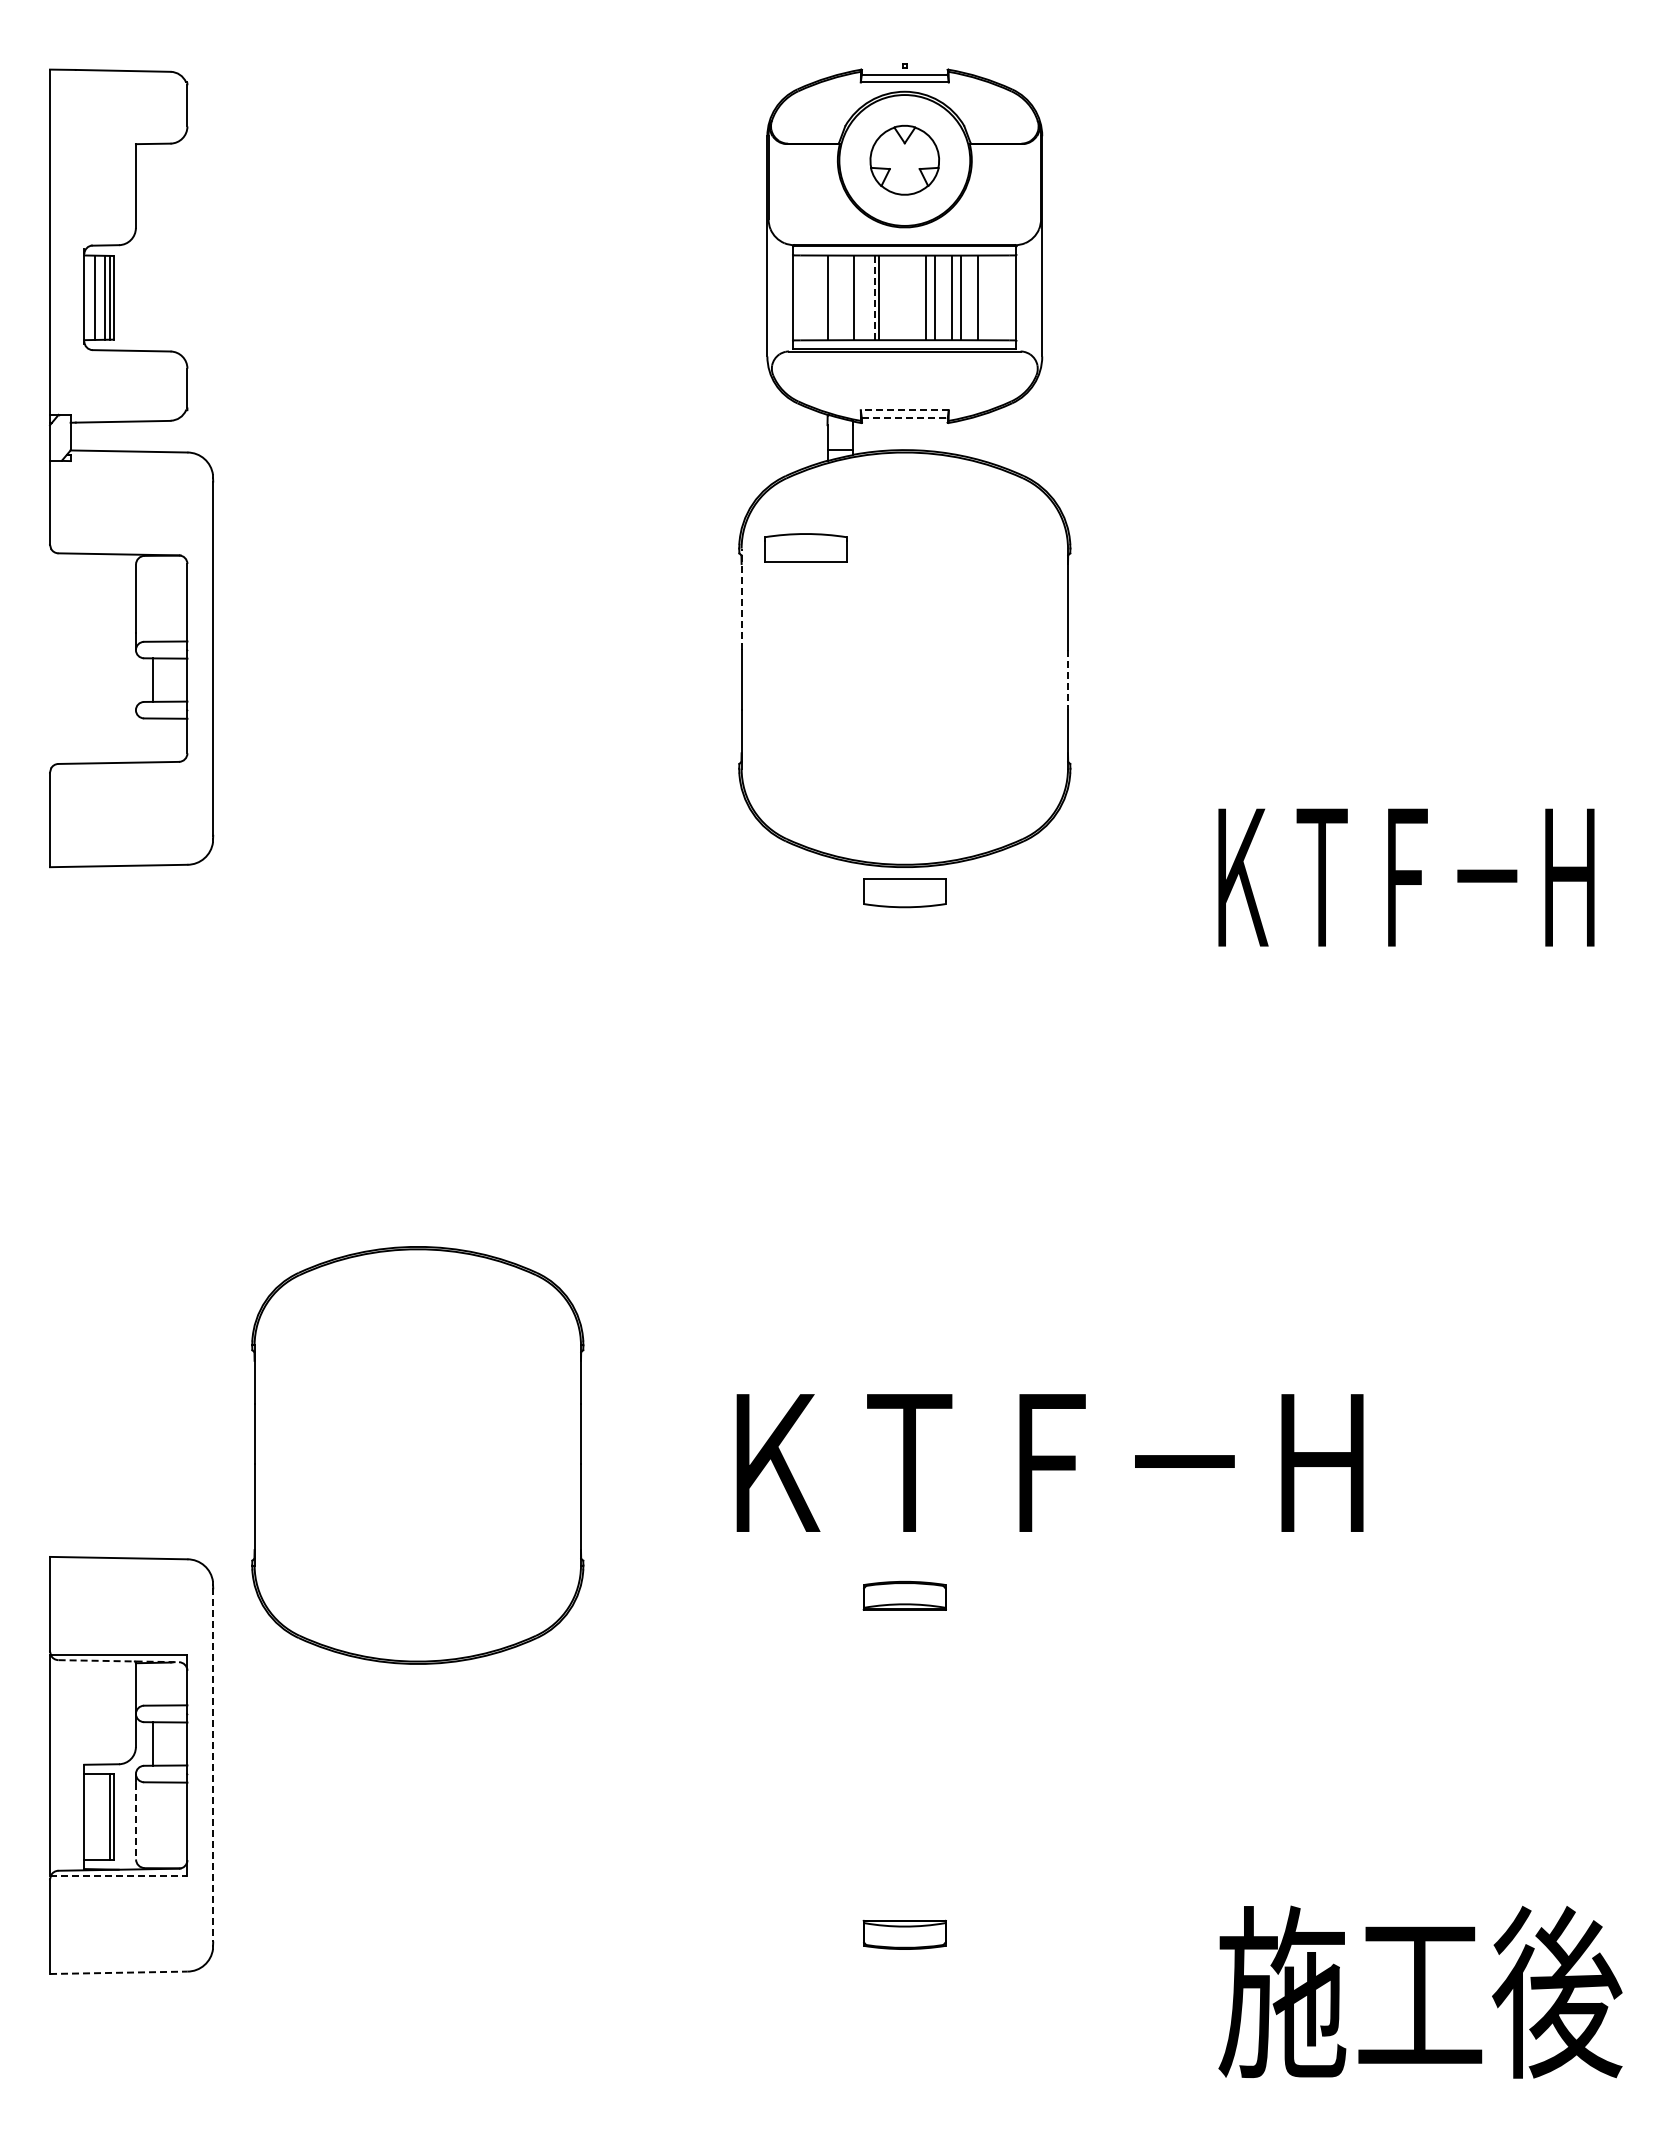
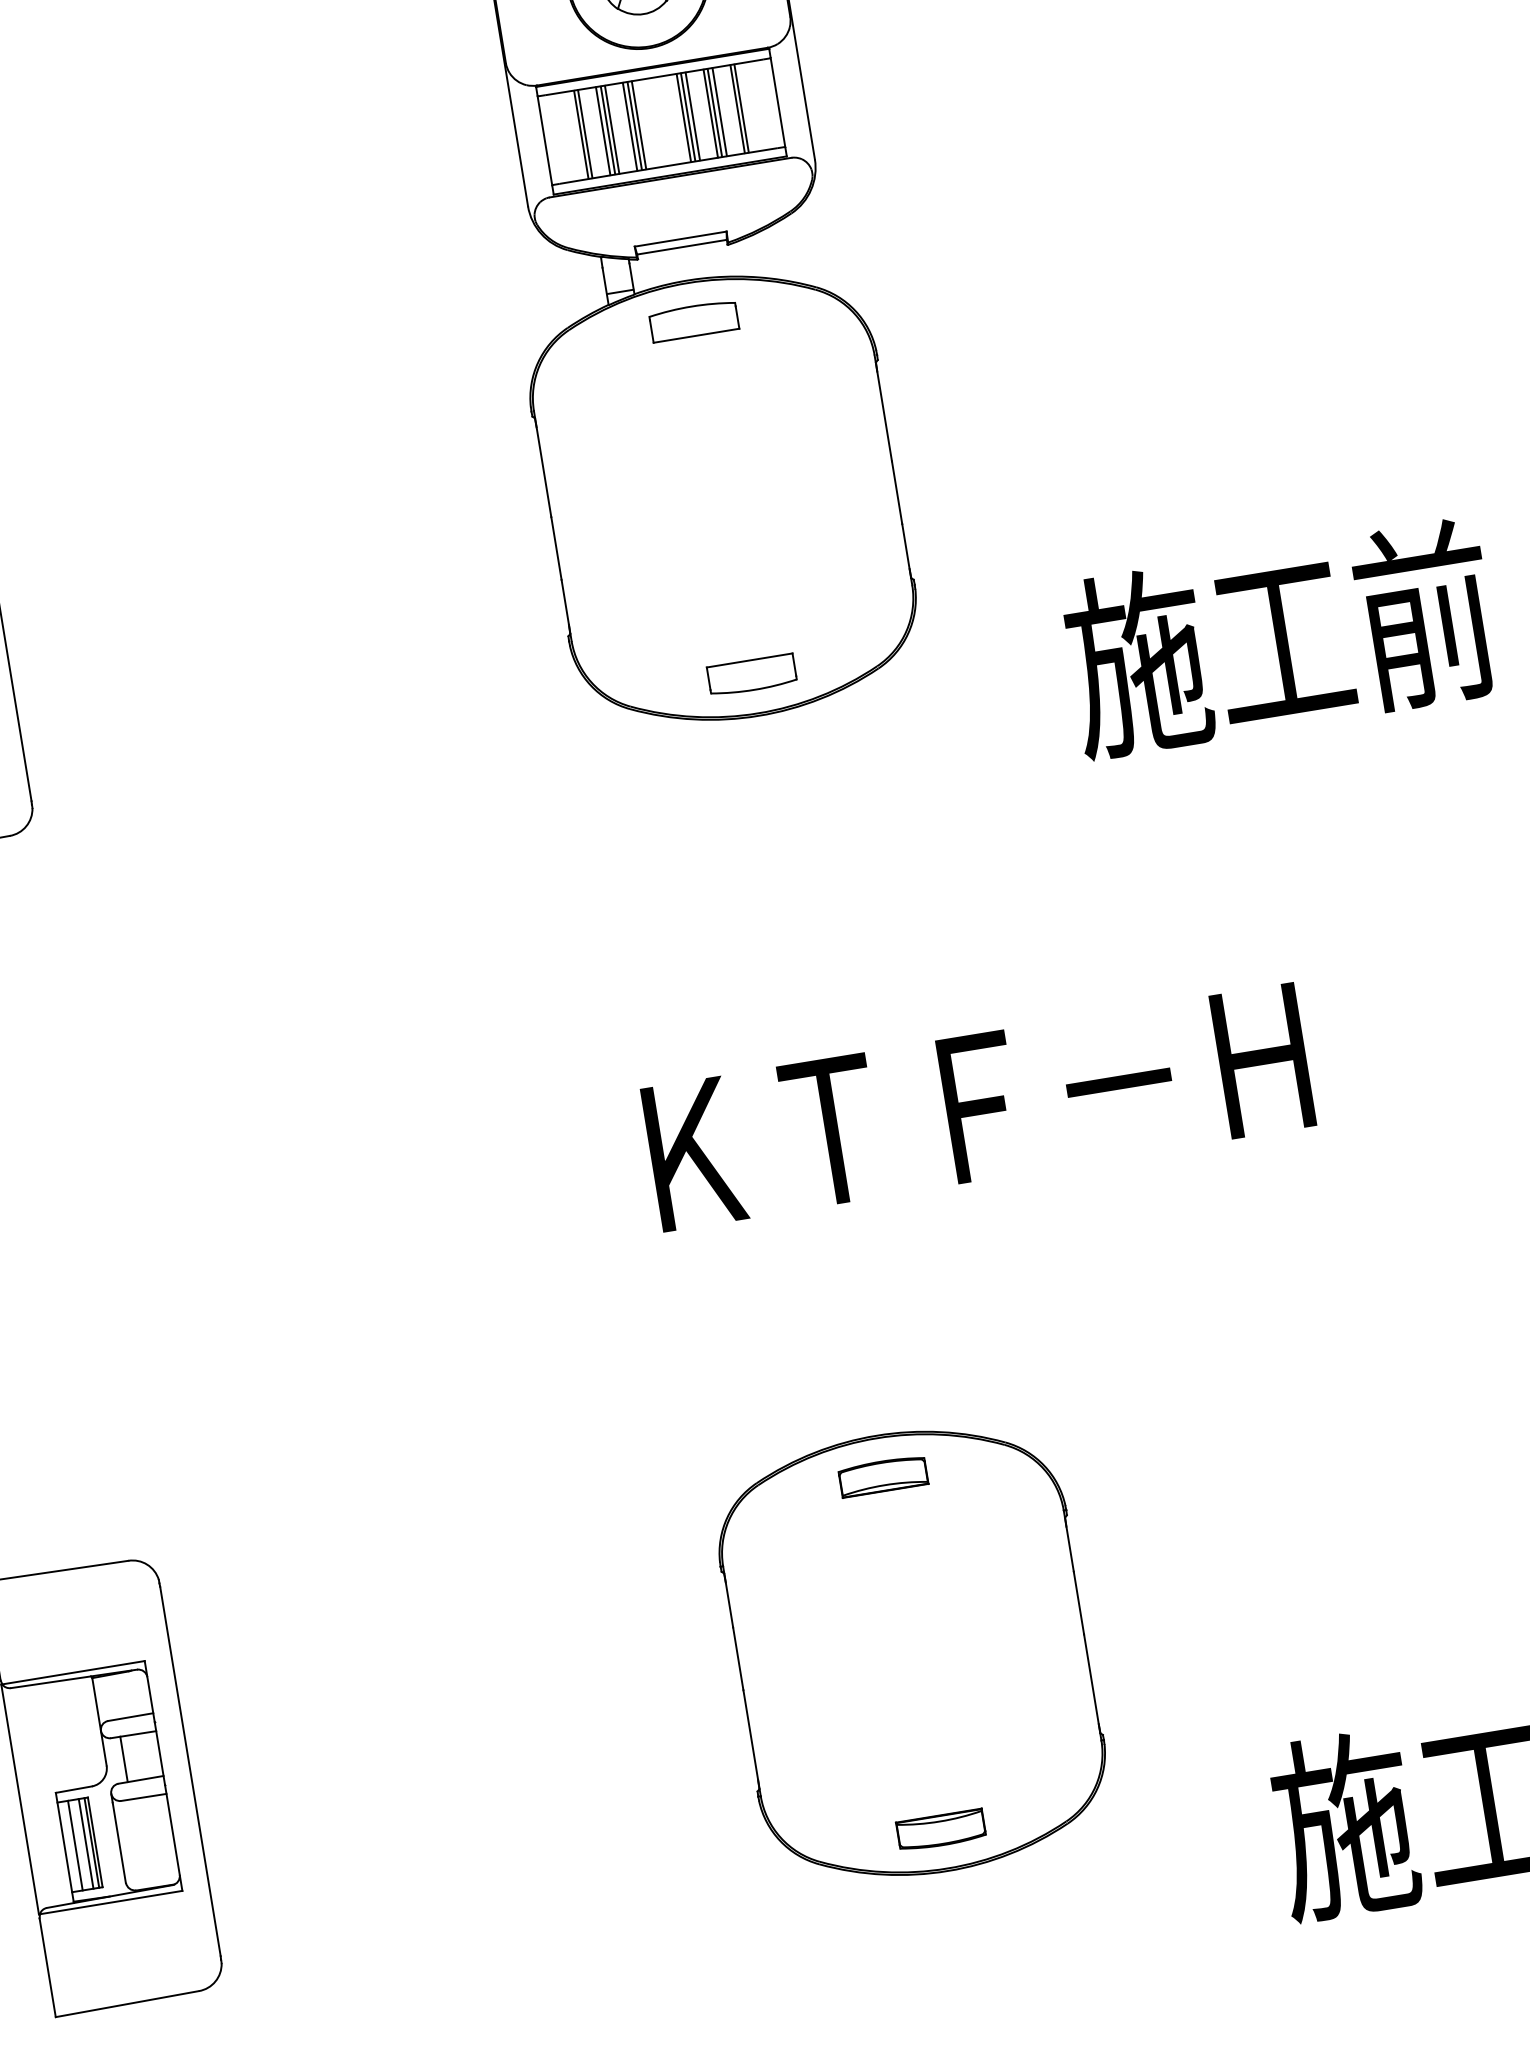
line: (831, 297) -> (584, 133), added
line: (848, 297) -> (602, 130), added
line: (857, 297) -> (612, 129), added
line: (883, 297) -> (639, 124), added
line: (930, 297) -> (688, 116), added
line: (956, 297) -> (715, 112), added
line: (981, 297) -> (741, 108), added
line: (874, 298) -> (629, 127), dashed -> solid
line: (904, 410) -> (680, 239), dashed -> solid
line: (904, 418) -> (681, 247), dashed -> solid
part: (805, 547) -> (693, 320), moved
line: (741, 599) -> (542, 464), dashed -> solid
line: (1068, 680) -> (897, 493), dashed -> solid
text: (1403, 874) -> (1280, 638), ＫＴＦ－Ｈ -> 施工前
part: (904, 893) -> (751, 675), moved
part: (417, 1455) -> (911, 1653), moved
text: (1049, 1462) -> (977, 1106), moved
line: (119, 1661) -> (74, 1679), dashed -> solid
line: (213, 1765) -> (190, 1771), dashed -> solid
line: (94, 1816) -> (75, 1845), added
line: (104, 1816) -> (85, 1843), added
line: (135, 1821) -> (118, 1843), dashed -> solid
line: (118, 1875) -> (110, 1902), dashed -> solid
line: (118, 1972) -> (126, 2003), dashed -> solid

